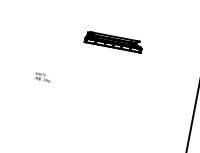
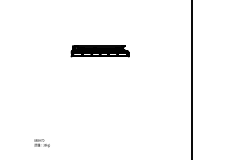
text: (42, 77) -> (41, 143), moved

